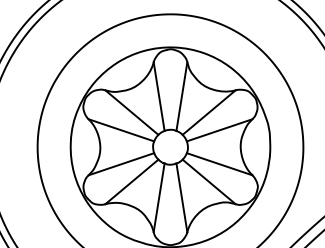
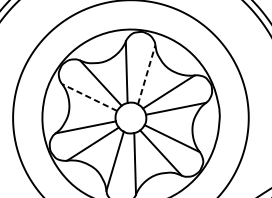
line: (181, 96) -> (146, 74), solid -> dashed
line: (121, 130) -> (89, 97), solid -> dashed

